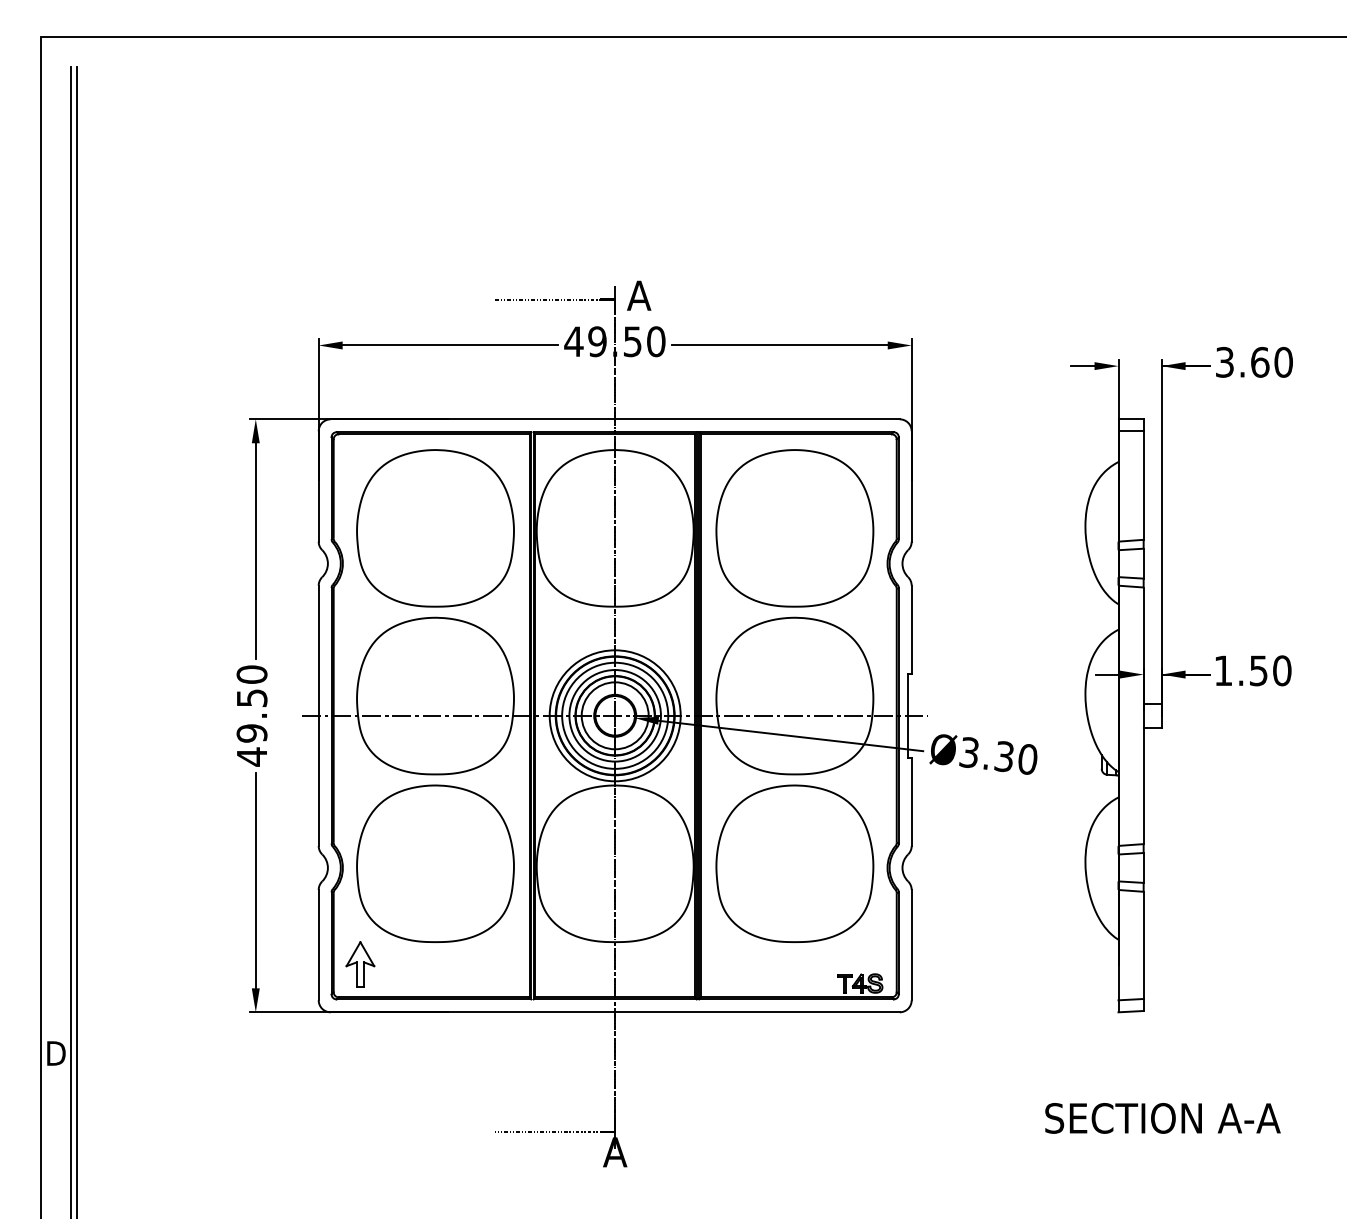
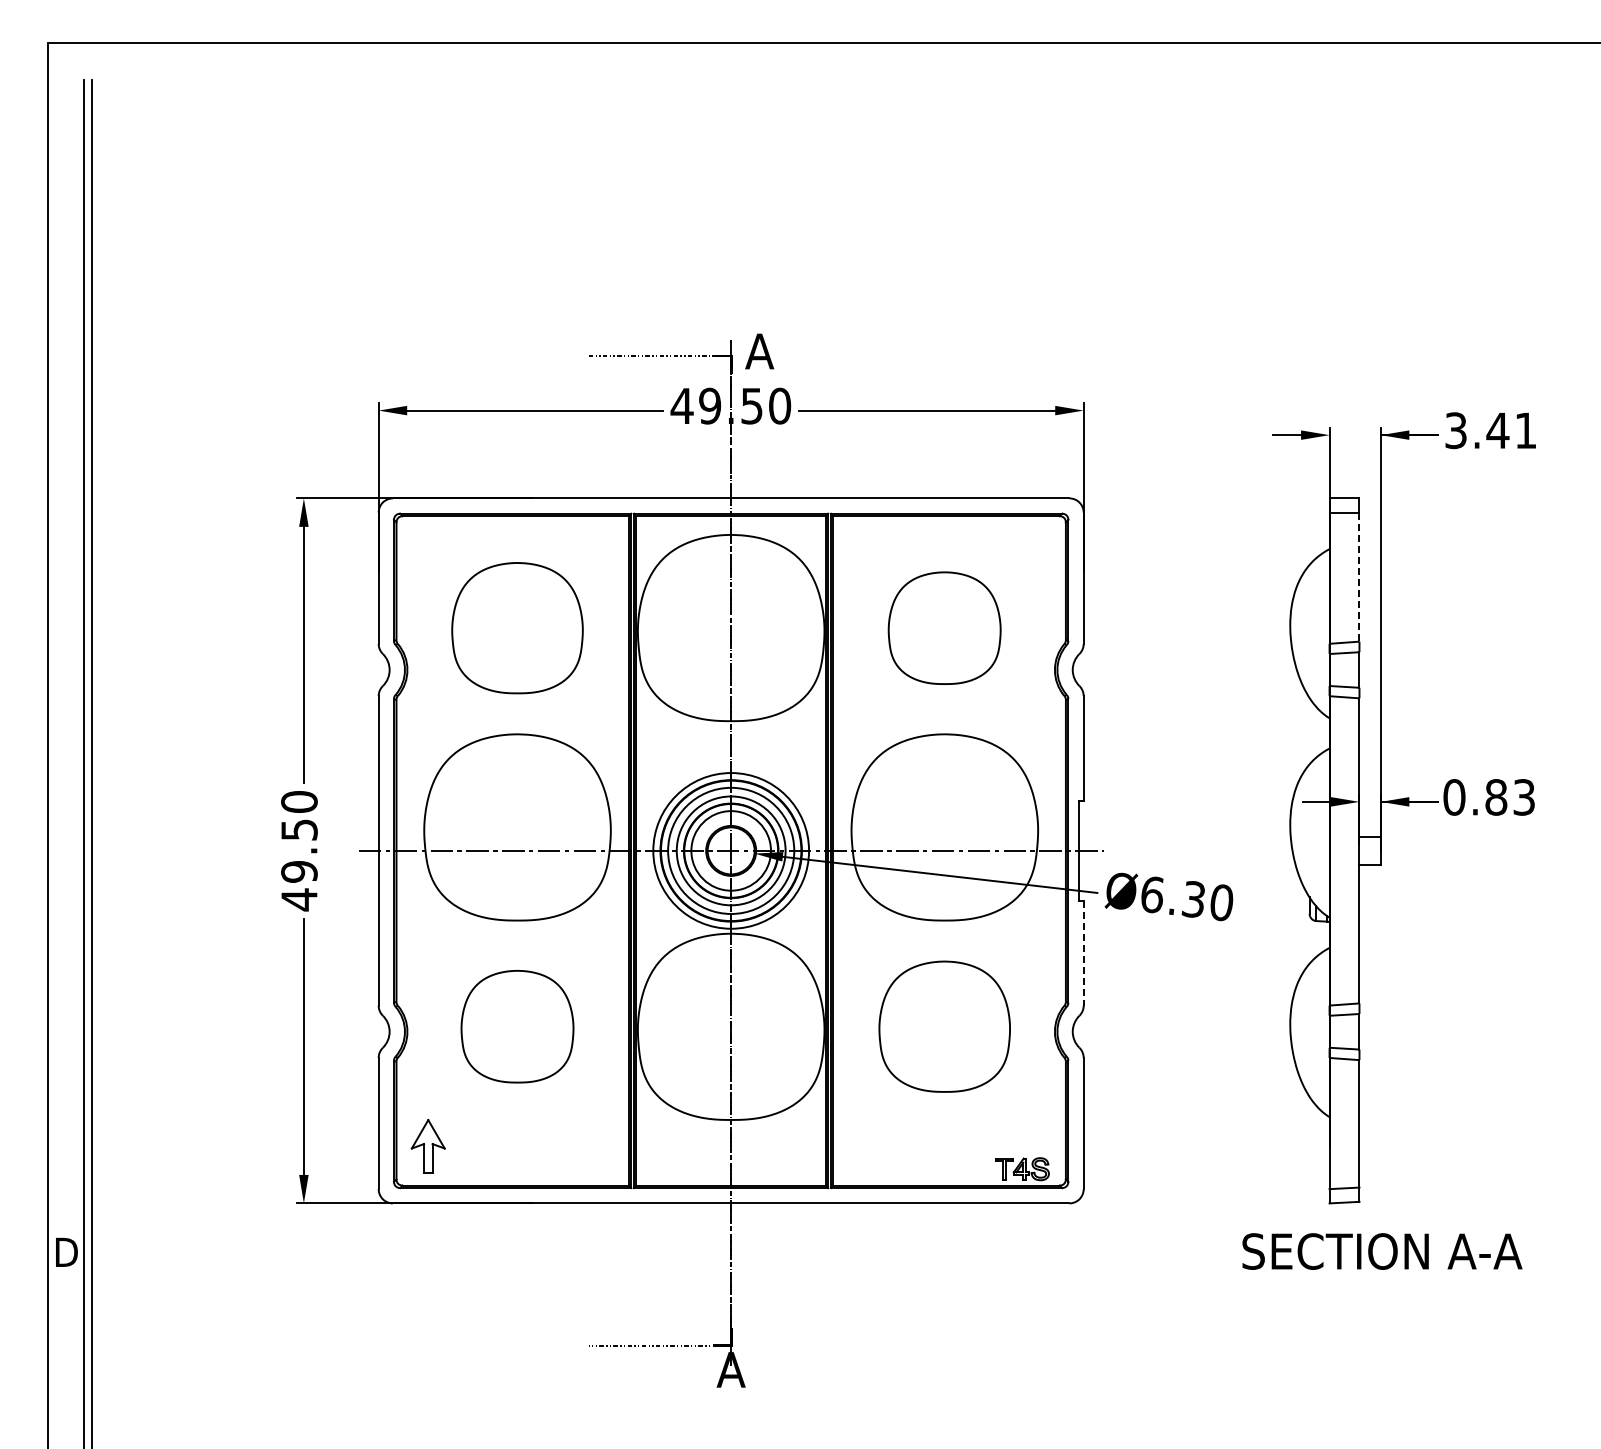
text: (1271, 362) -> (1511, 430), 3.60 -> 3.41
line: (1143, 485) -> (1359, 577), solid -> dashed
part: (435, 528) -> (517, 628), size x0.7
part: (794, 528) -> (944, 628), size x0.6
text: (1253, 670) -> (1489, 797), 1.50 -> 0.83
text: (968, 752) -> (1151, 894), Ø3.30 -> Ø6.30
line: (911, 802) -> (1083, 953), solid -> dashed
part: (435, 863) -> (517, 1026), size x0.6
part: (794, 863) -> (944, 1026), size x0.7
text: (1163, 1118) -> (1382, 1251), moved

